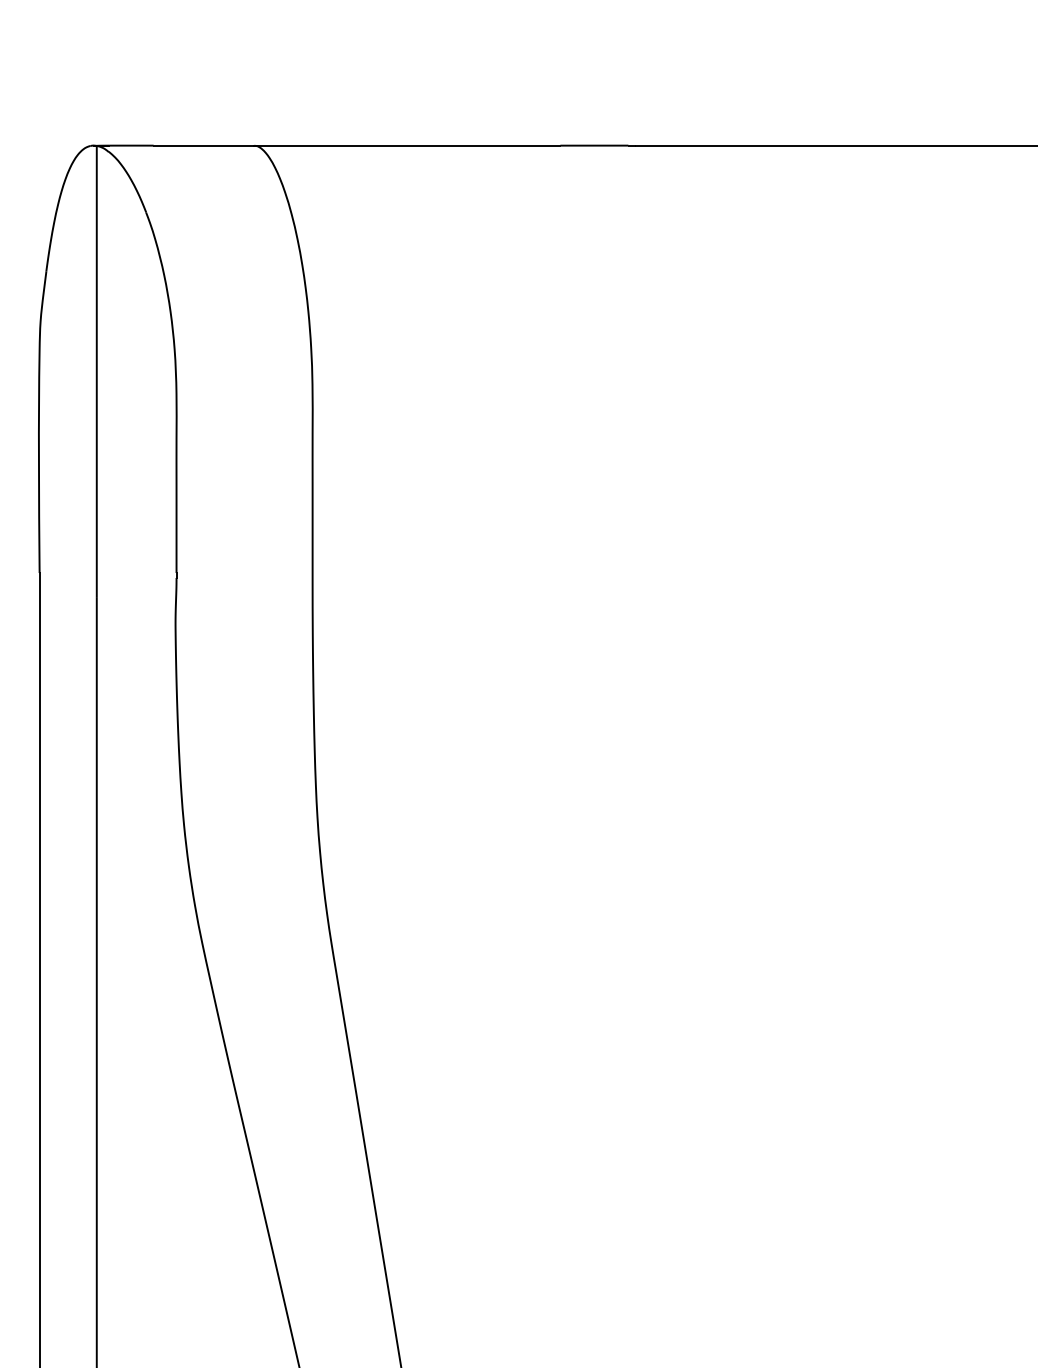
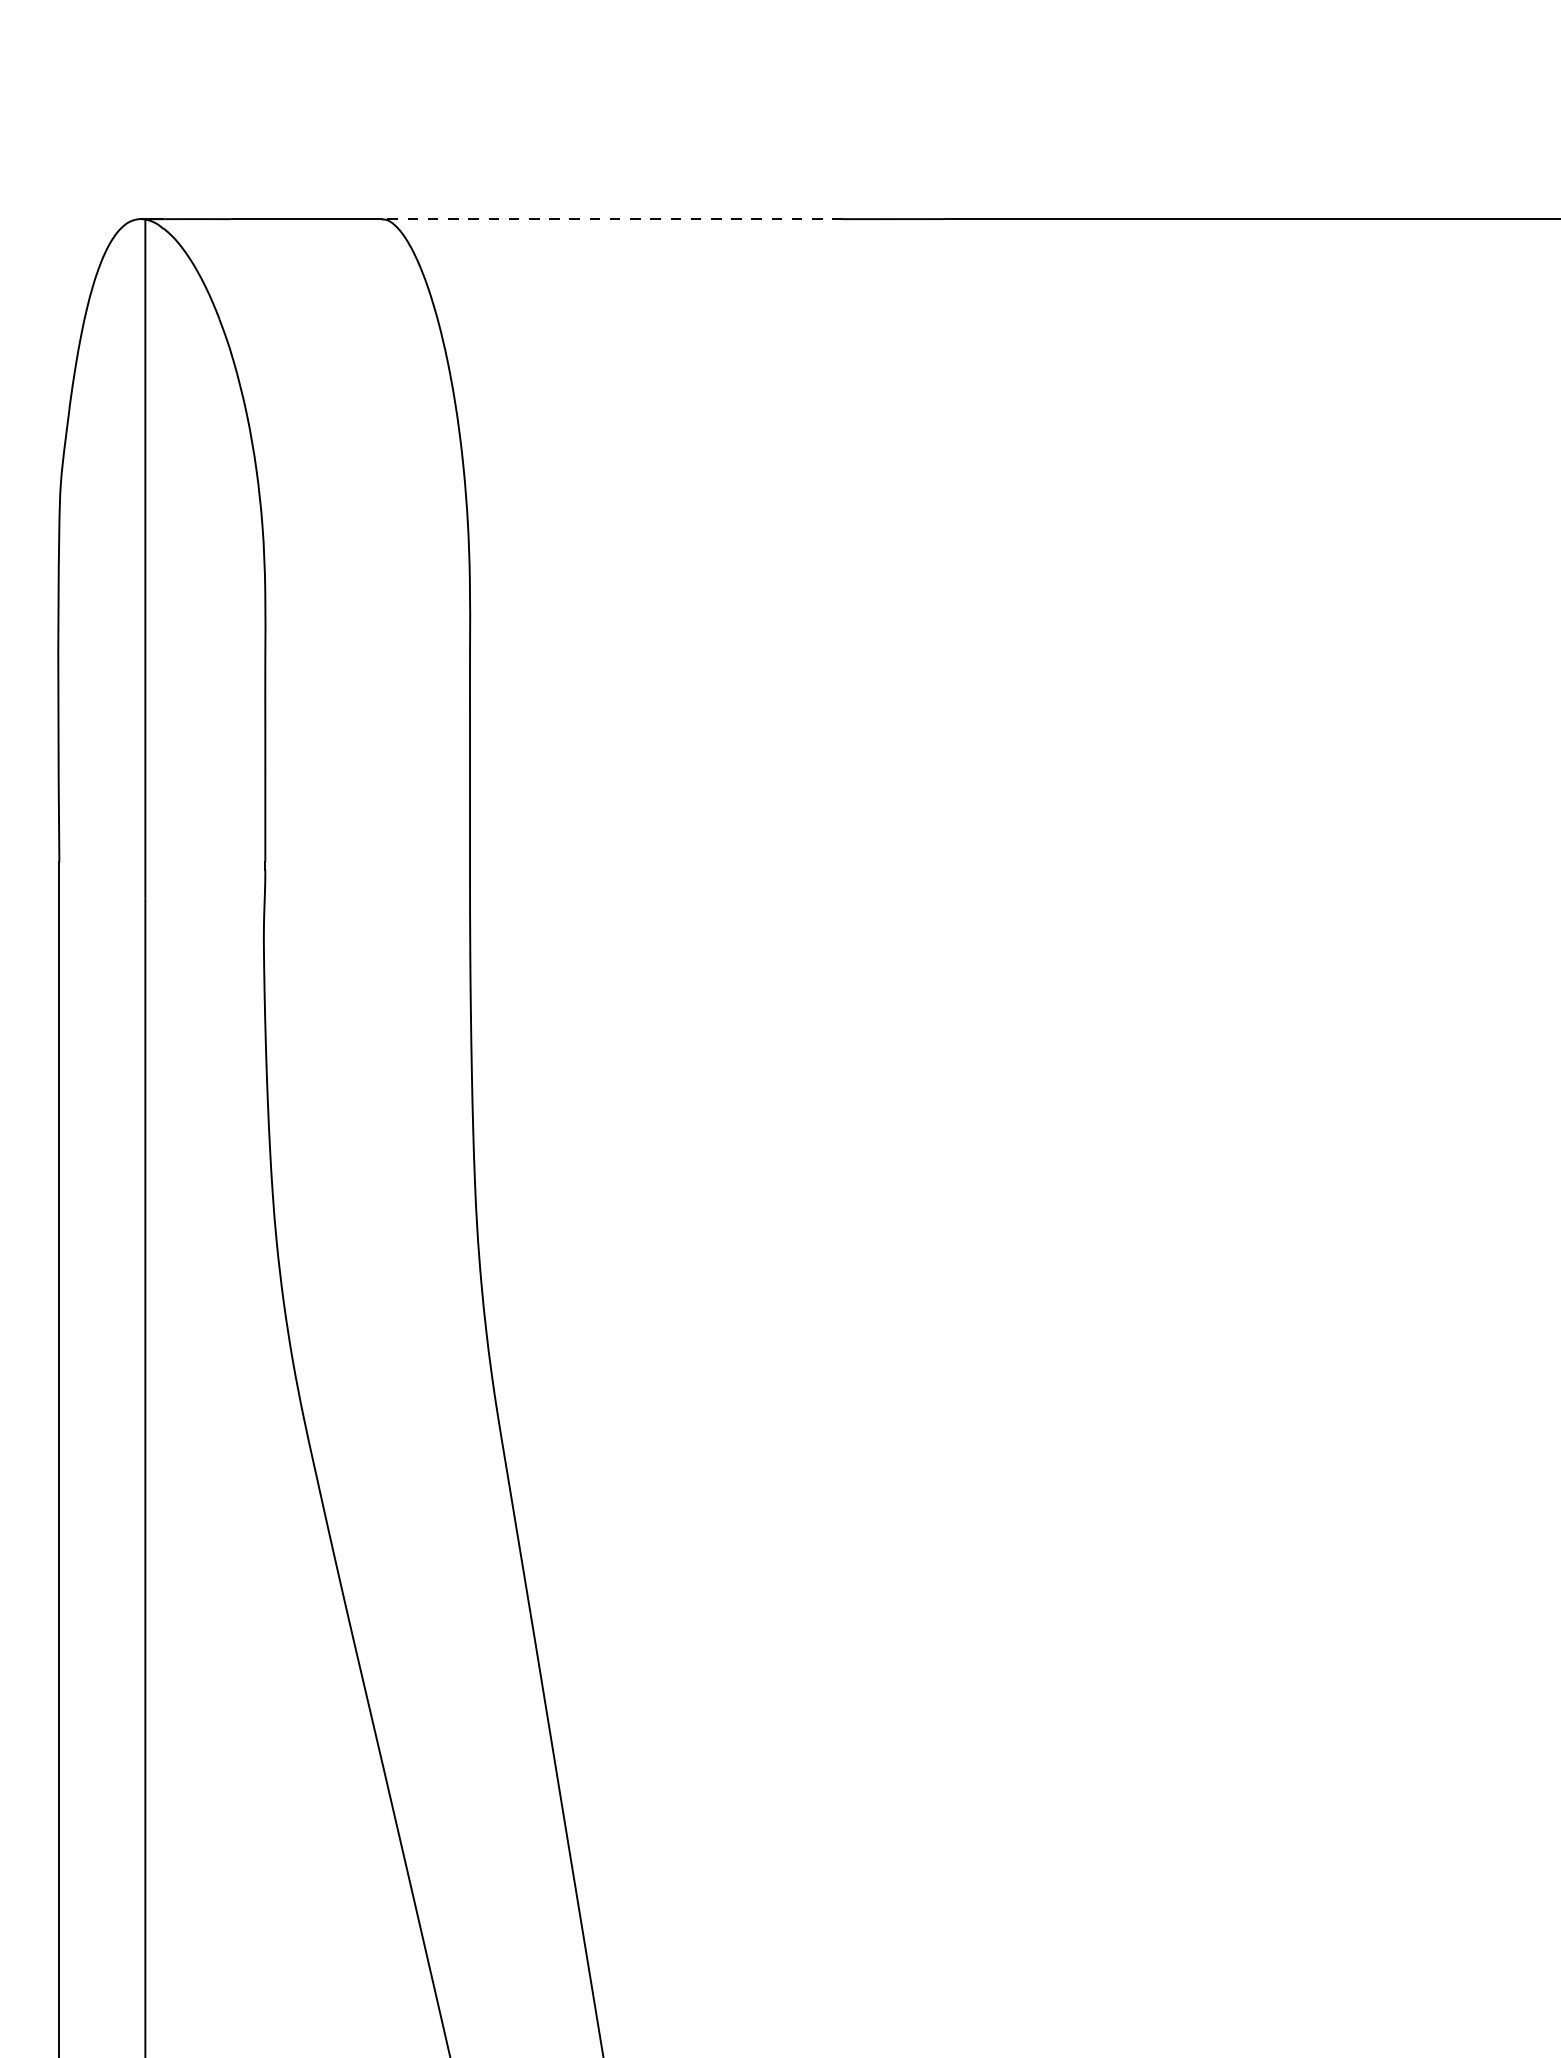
line: (406, 145) -> (611, 218), solid -> dashed

